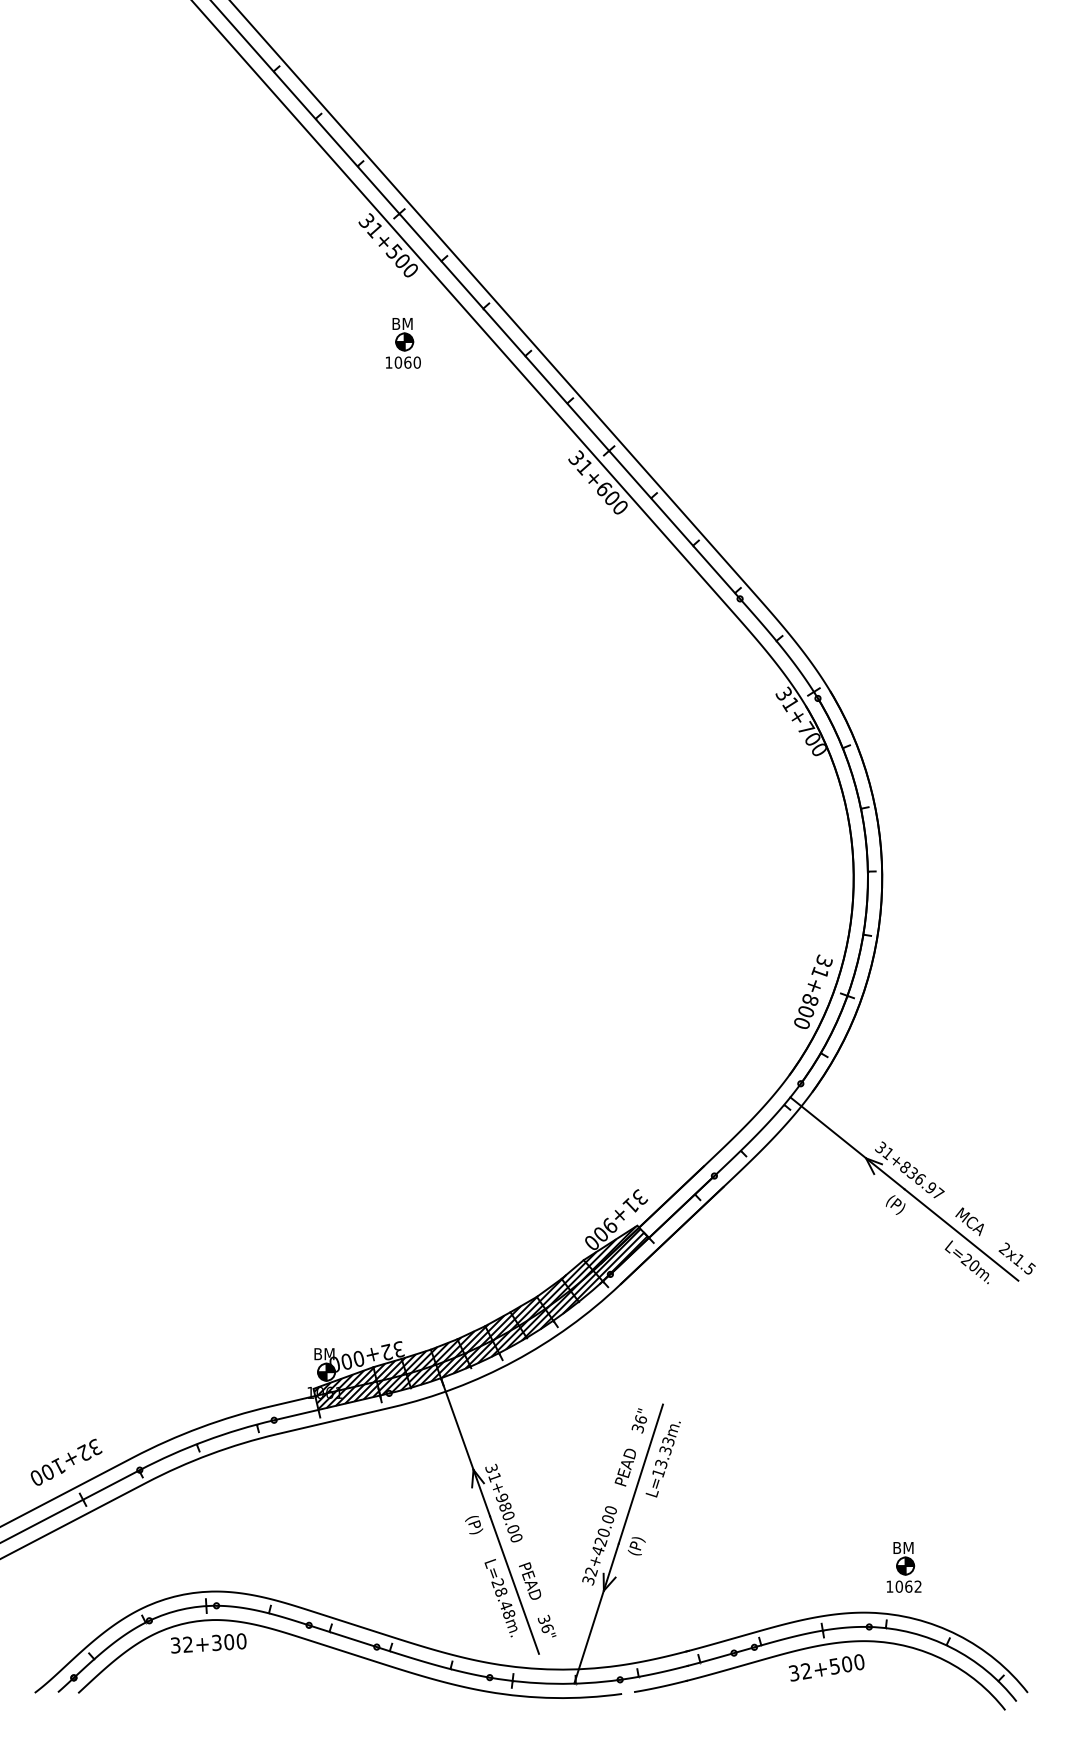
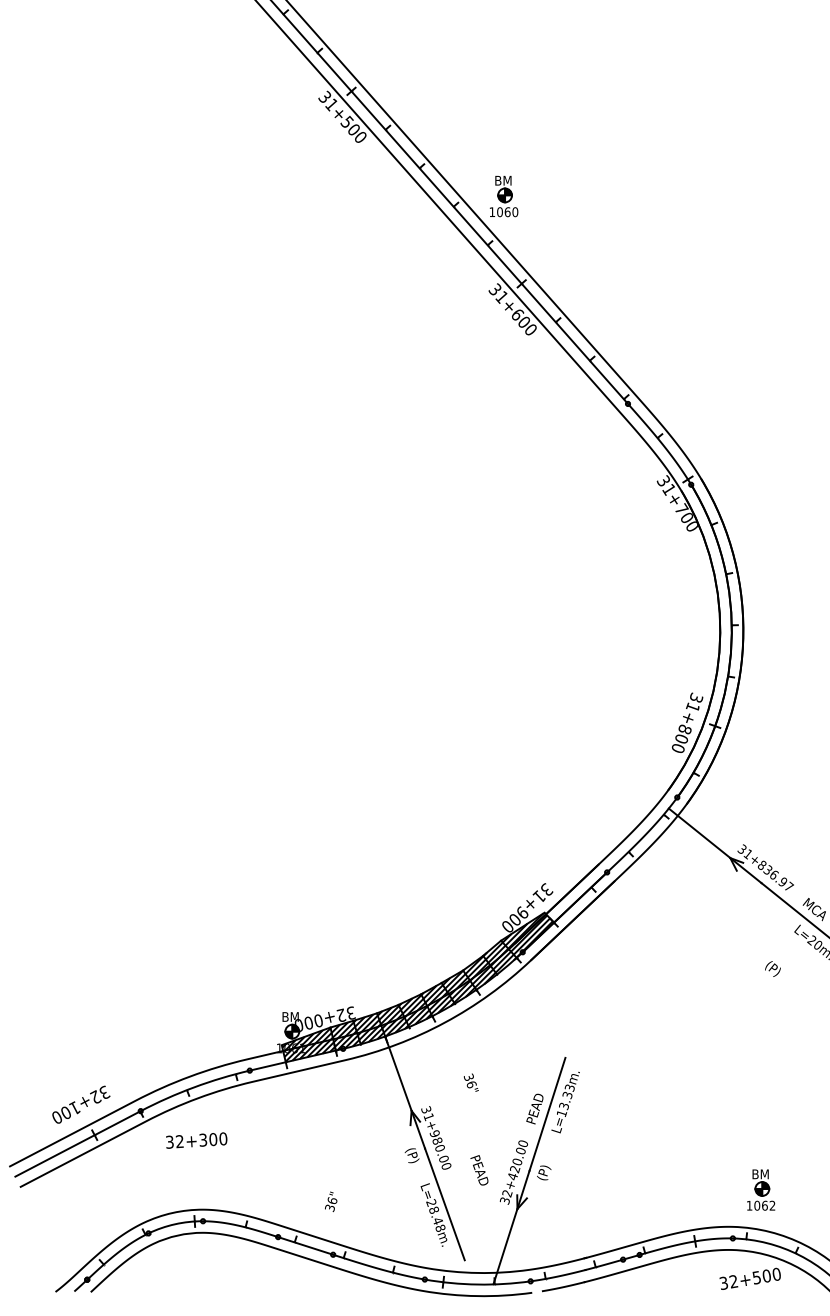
part: (403, 343) -> (504, 196), moved
text: (895, 1204) -> (772, 968), moved
text: (638, 1420) -> (330, 1201), moved
text: (530, 1580) -> (479, 1169), moved
text: (546, 1625) -> (470, 1082), moved
text: (208, 1643) -> (196, 1140), moved
text: (826, 1667) -> (750, 1278), moved

